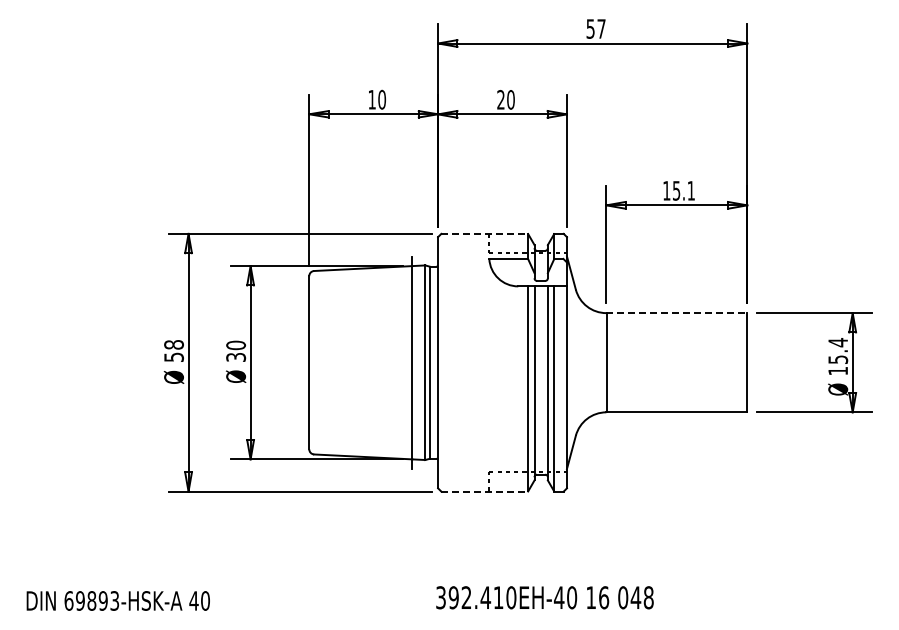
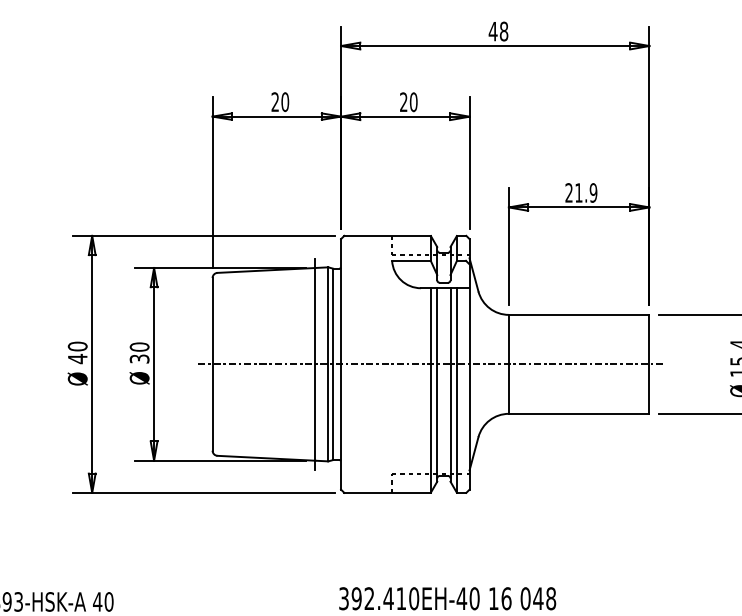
text: (595, 28) -> (498, 31), 57 -> 48
text: (371, 99) -> (274, 101), 10 -> 20
text: (679, 190) -> (581, 192), 15.1 -> 21.9
line: (485, 233) -> (388, 235), dashed -> solid
line: (677, 313) -> (579, 315), dashed -> solid
text: (173, 351) -> (77, 353), 58 -> 40
line: (527, 362) -> (430, 364), added
line: (485, 491) -> (388, 492), dashed -> solid

